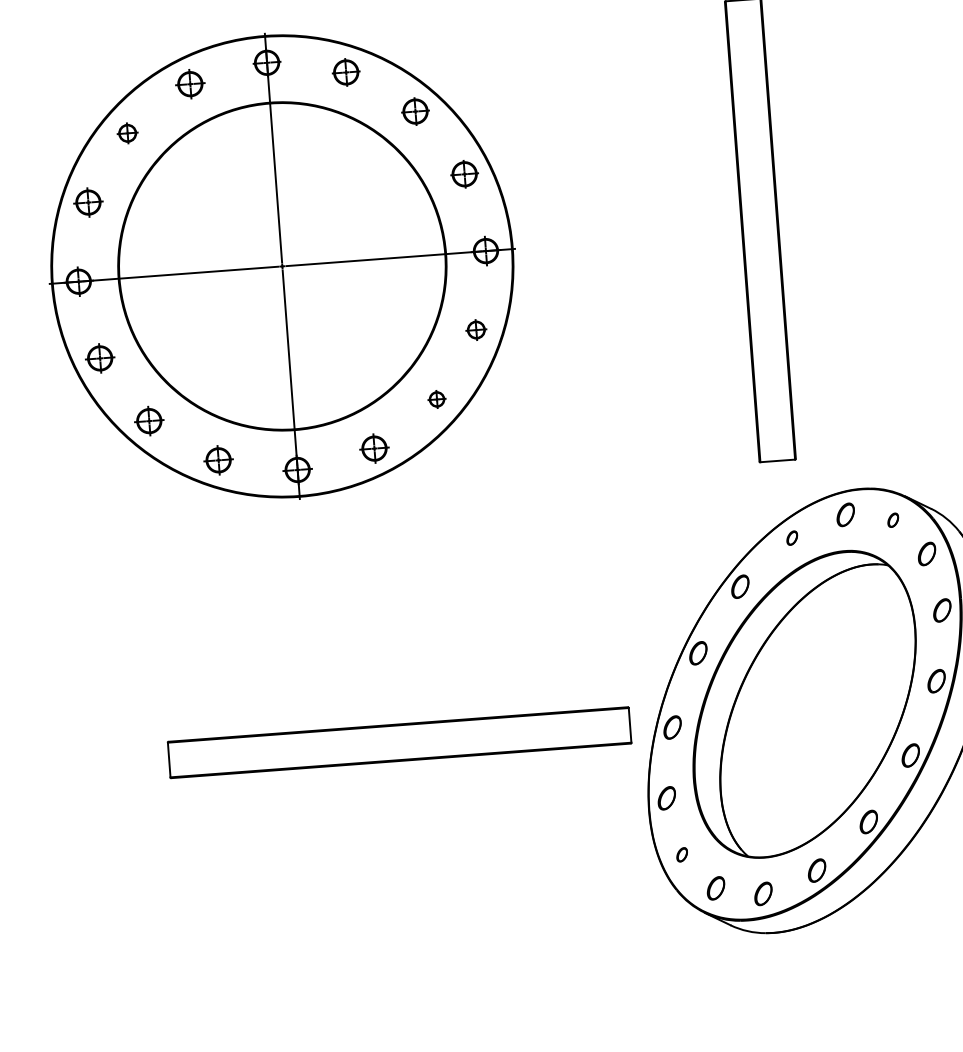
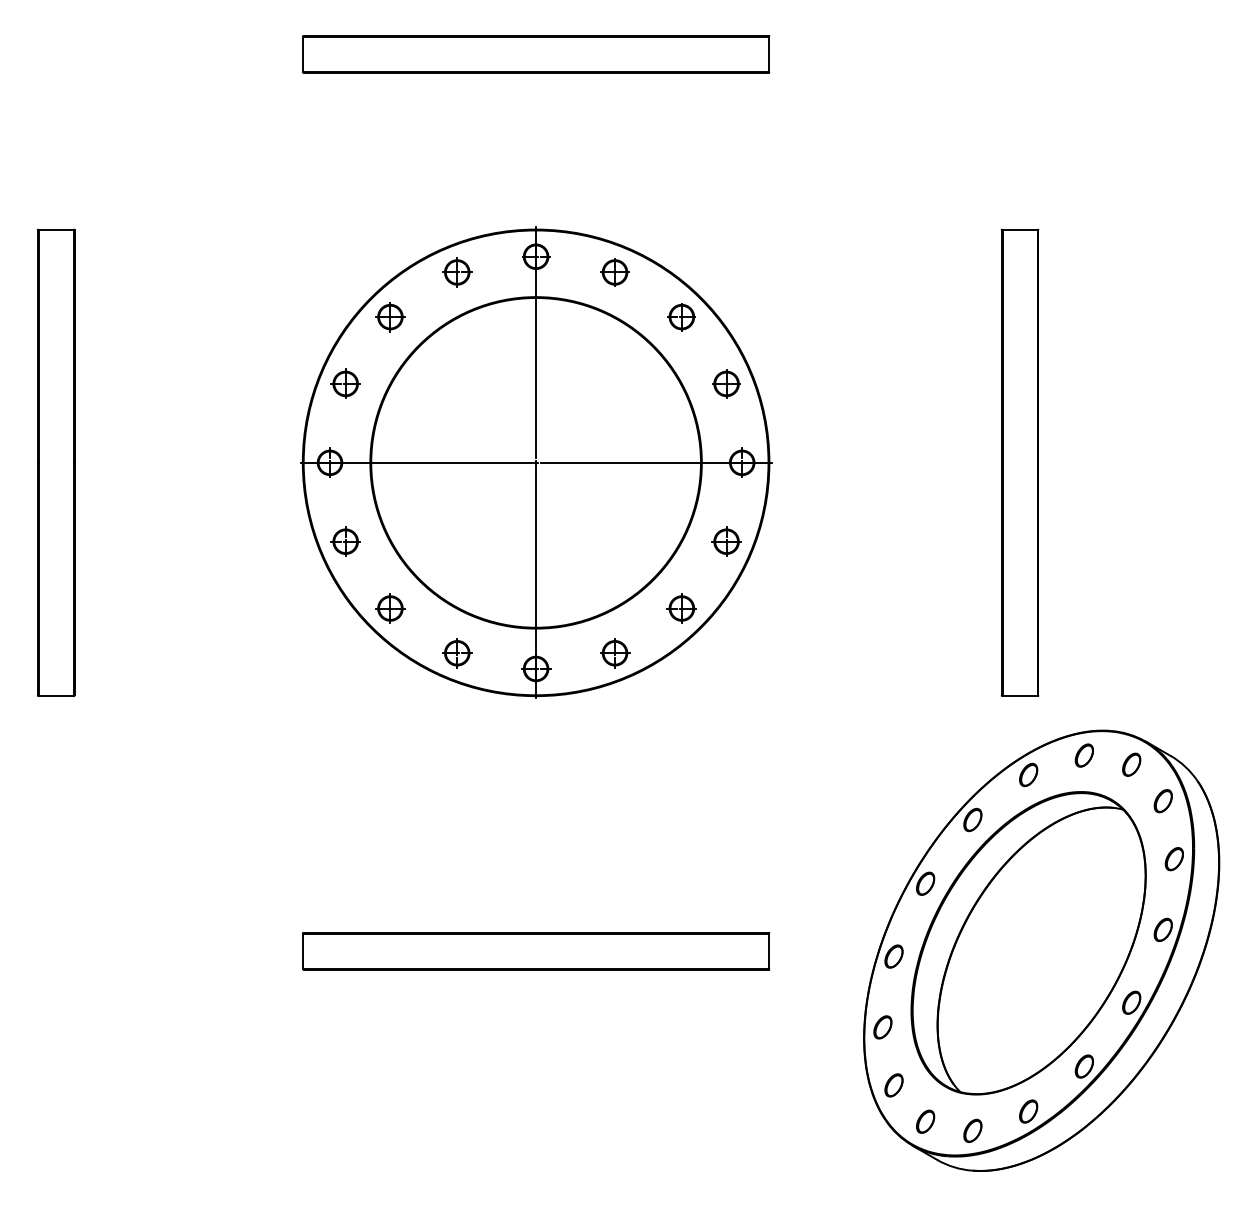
part: (127, 133) -> (390, 317), size x1.43
part: (476, 329) -> (726, 541), size x1.43
part: (436, 399) -> (681, 608), size x1.67
part: (892, 520) -> (1131, 764), size x1.67
part: (791, 537) -> (1028, 774), size x1.67
part: (400, 742) -> (536, 951), moved
part: (681, 854) -> (893, 1085), size x1.67

